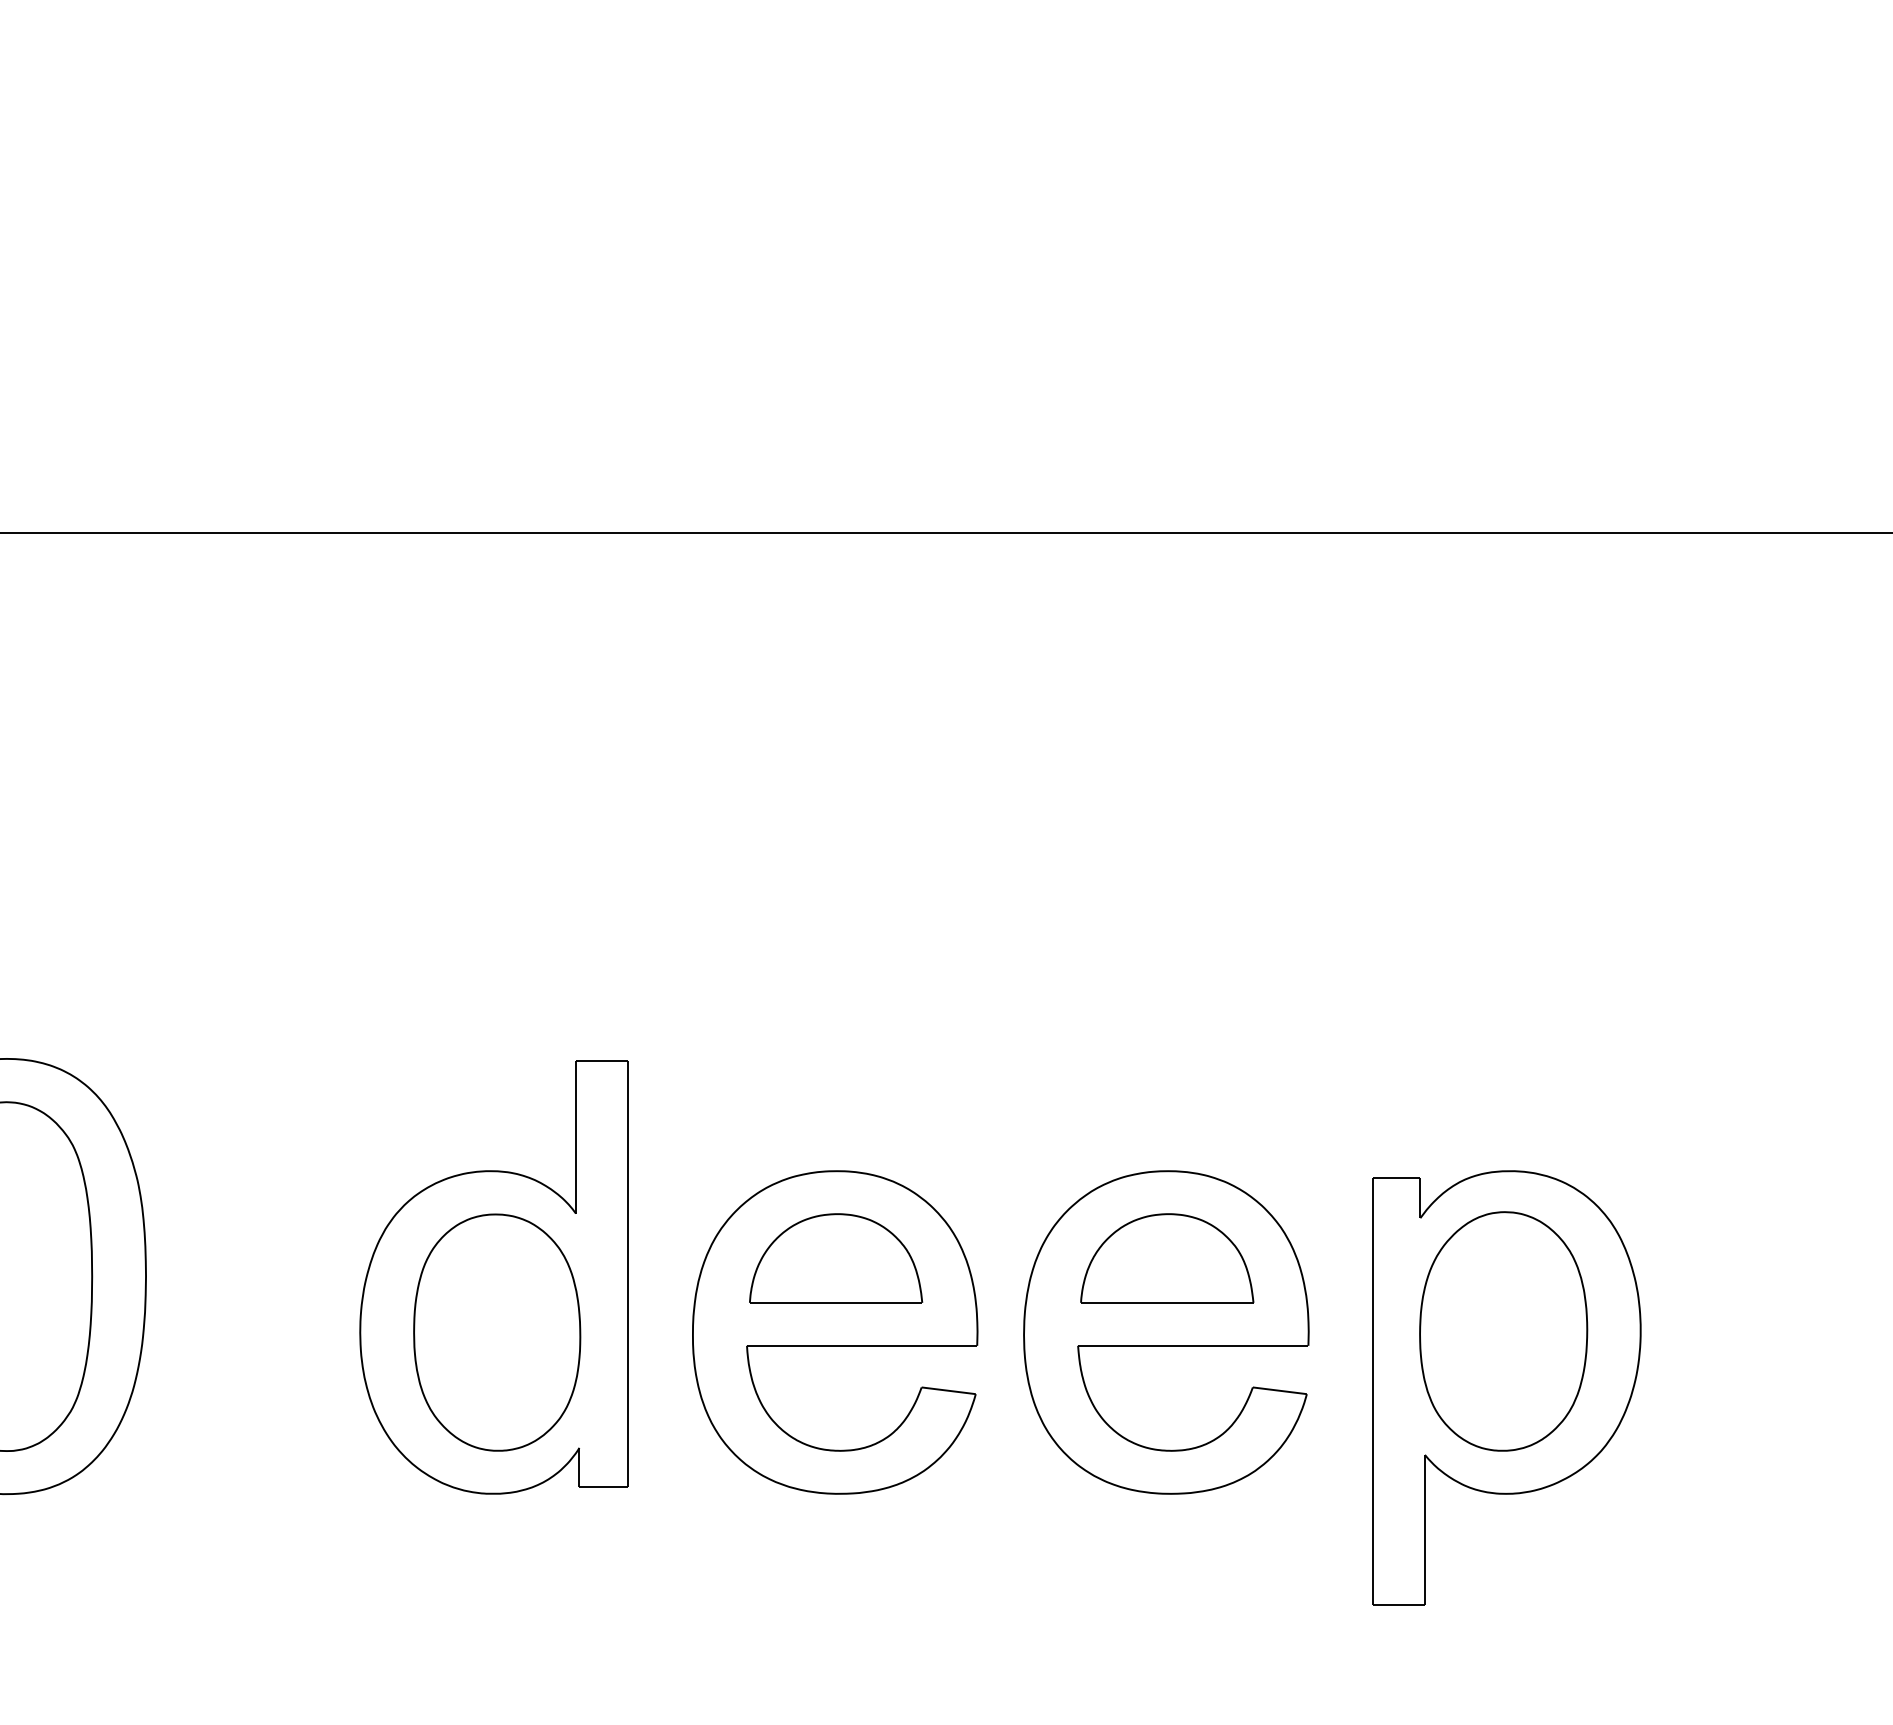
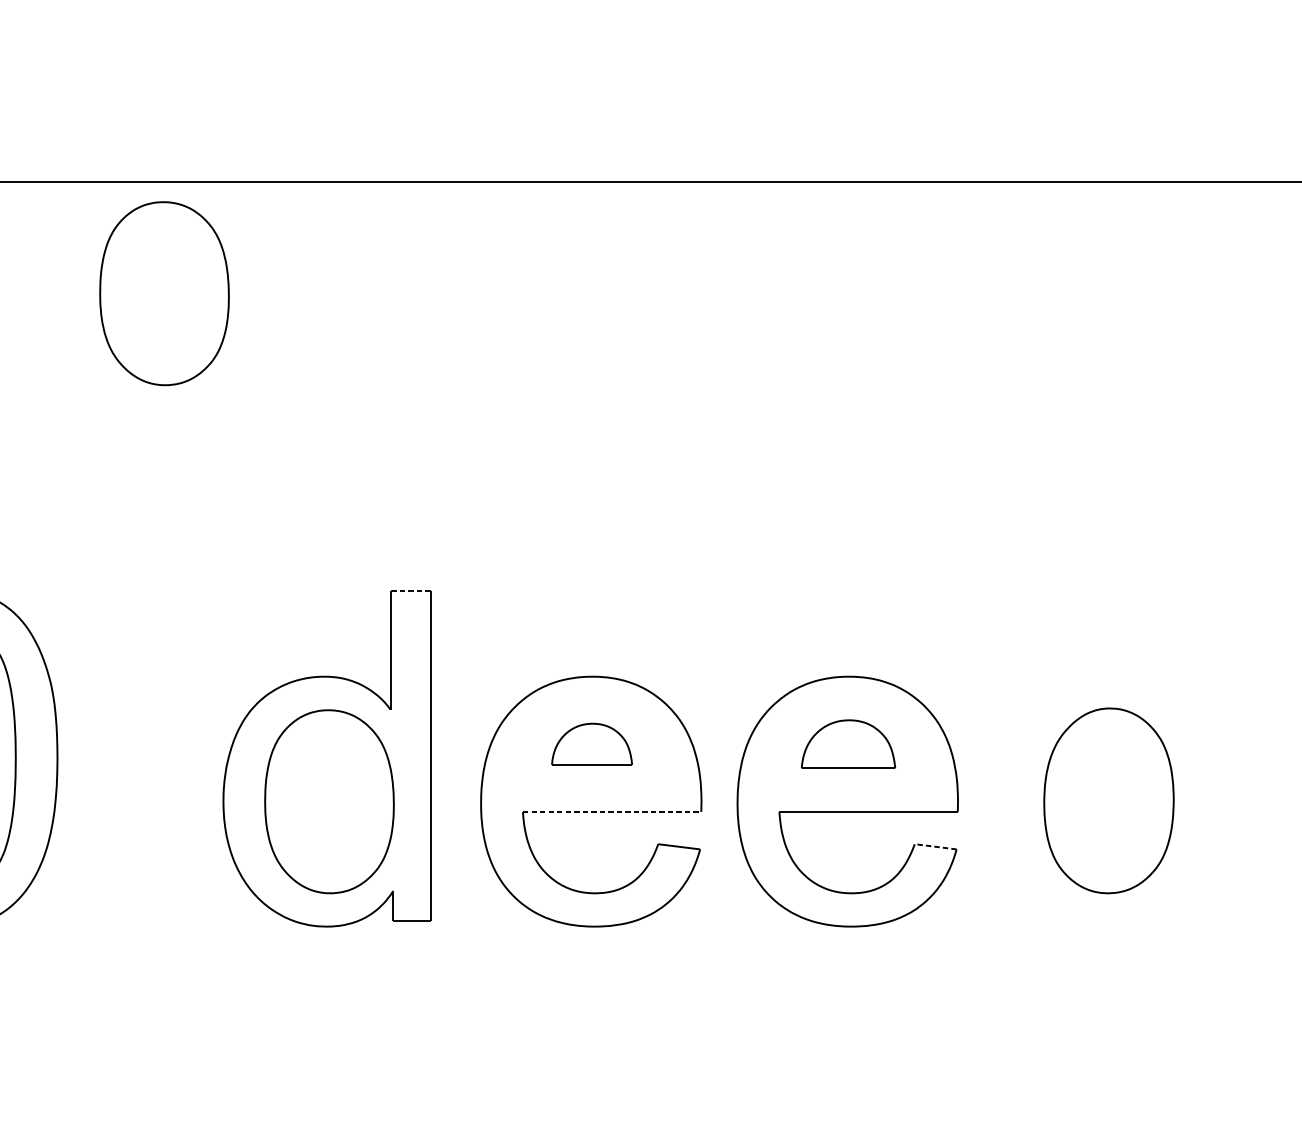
part: (284, 676) -> (164, 293), added
line: (601, 1060) -> (410, 591), solid -> dashed
part: (836, 1258) -> (592, 744), size x0.6
part: (1167, 1258) -> (848, 744), size x0.7
line: (862, 1345) -> (612, 811), solid -> dashed
part: (1506, 1387) -> (1111, 844), removed
line: (1279, 1390) -> (935, 846), solid -> dashed

